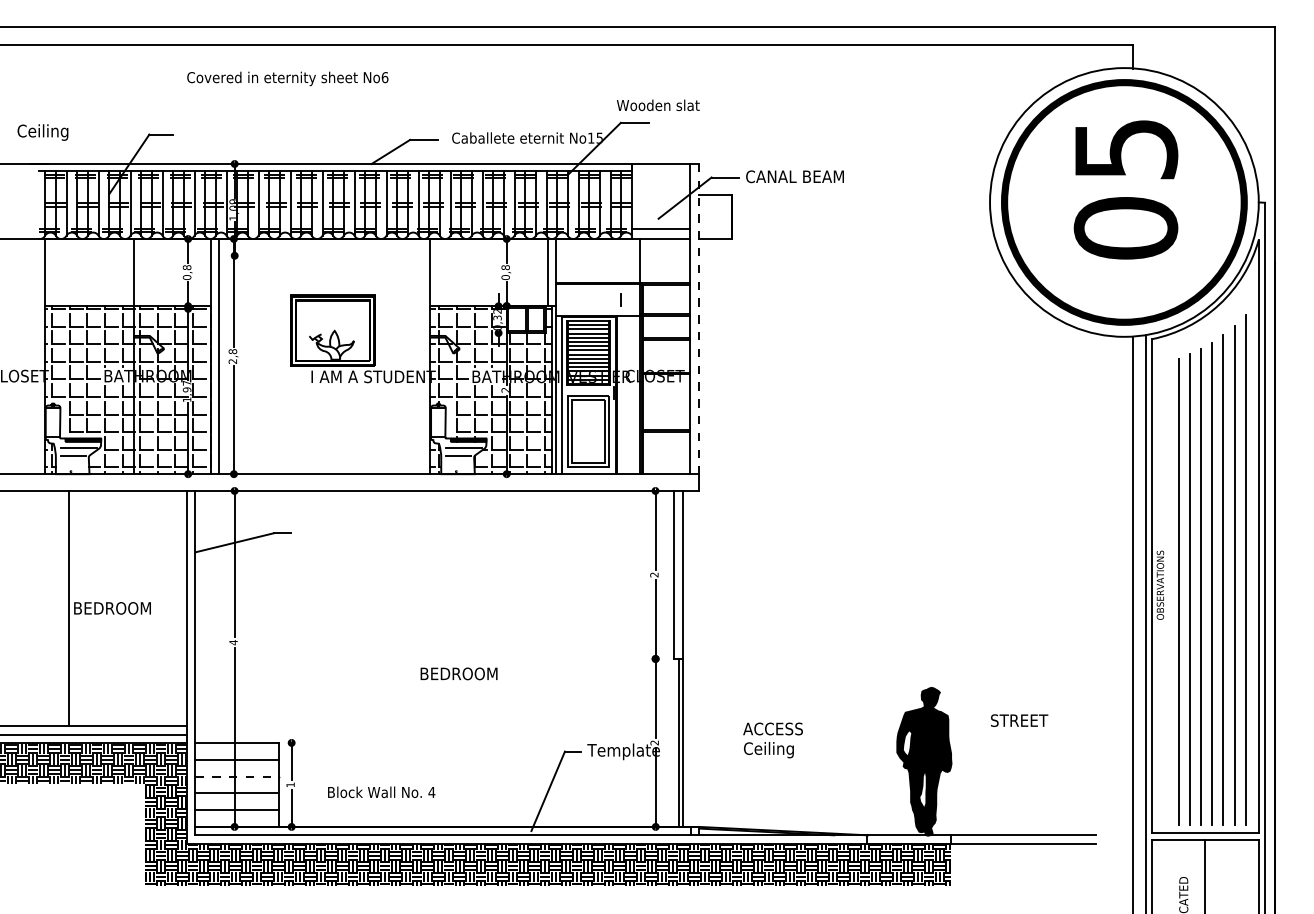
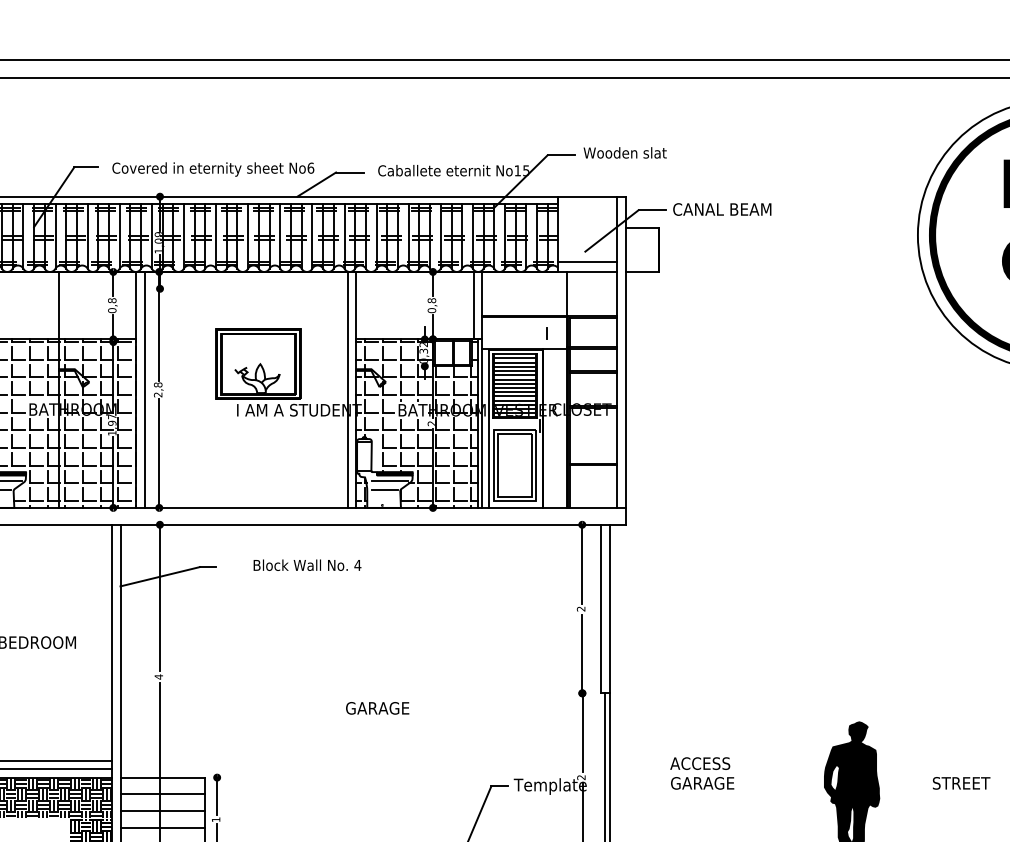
text: (287, 78) -> (213, 169), moved
text: (658, 105) -> (625, 153), moved
line: (698, 319) -> (625, 352), dashed -> solid
line: (421, 356) -> (347, 389), added
text: (458, 673) -> (384, 707), BEDROOM -> GARAGE
text: (1019, 720) -> (961, 783), moved
text: (777, 750) -> (704, 785), Ceiling -> GARAGE
line: (237, 776) -> (162, 811), dashed -> solid
text: (381, 791) -> (307, 564), moved

